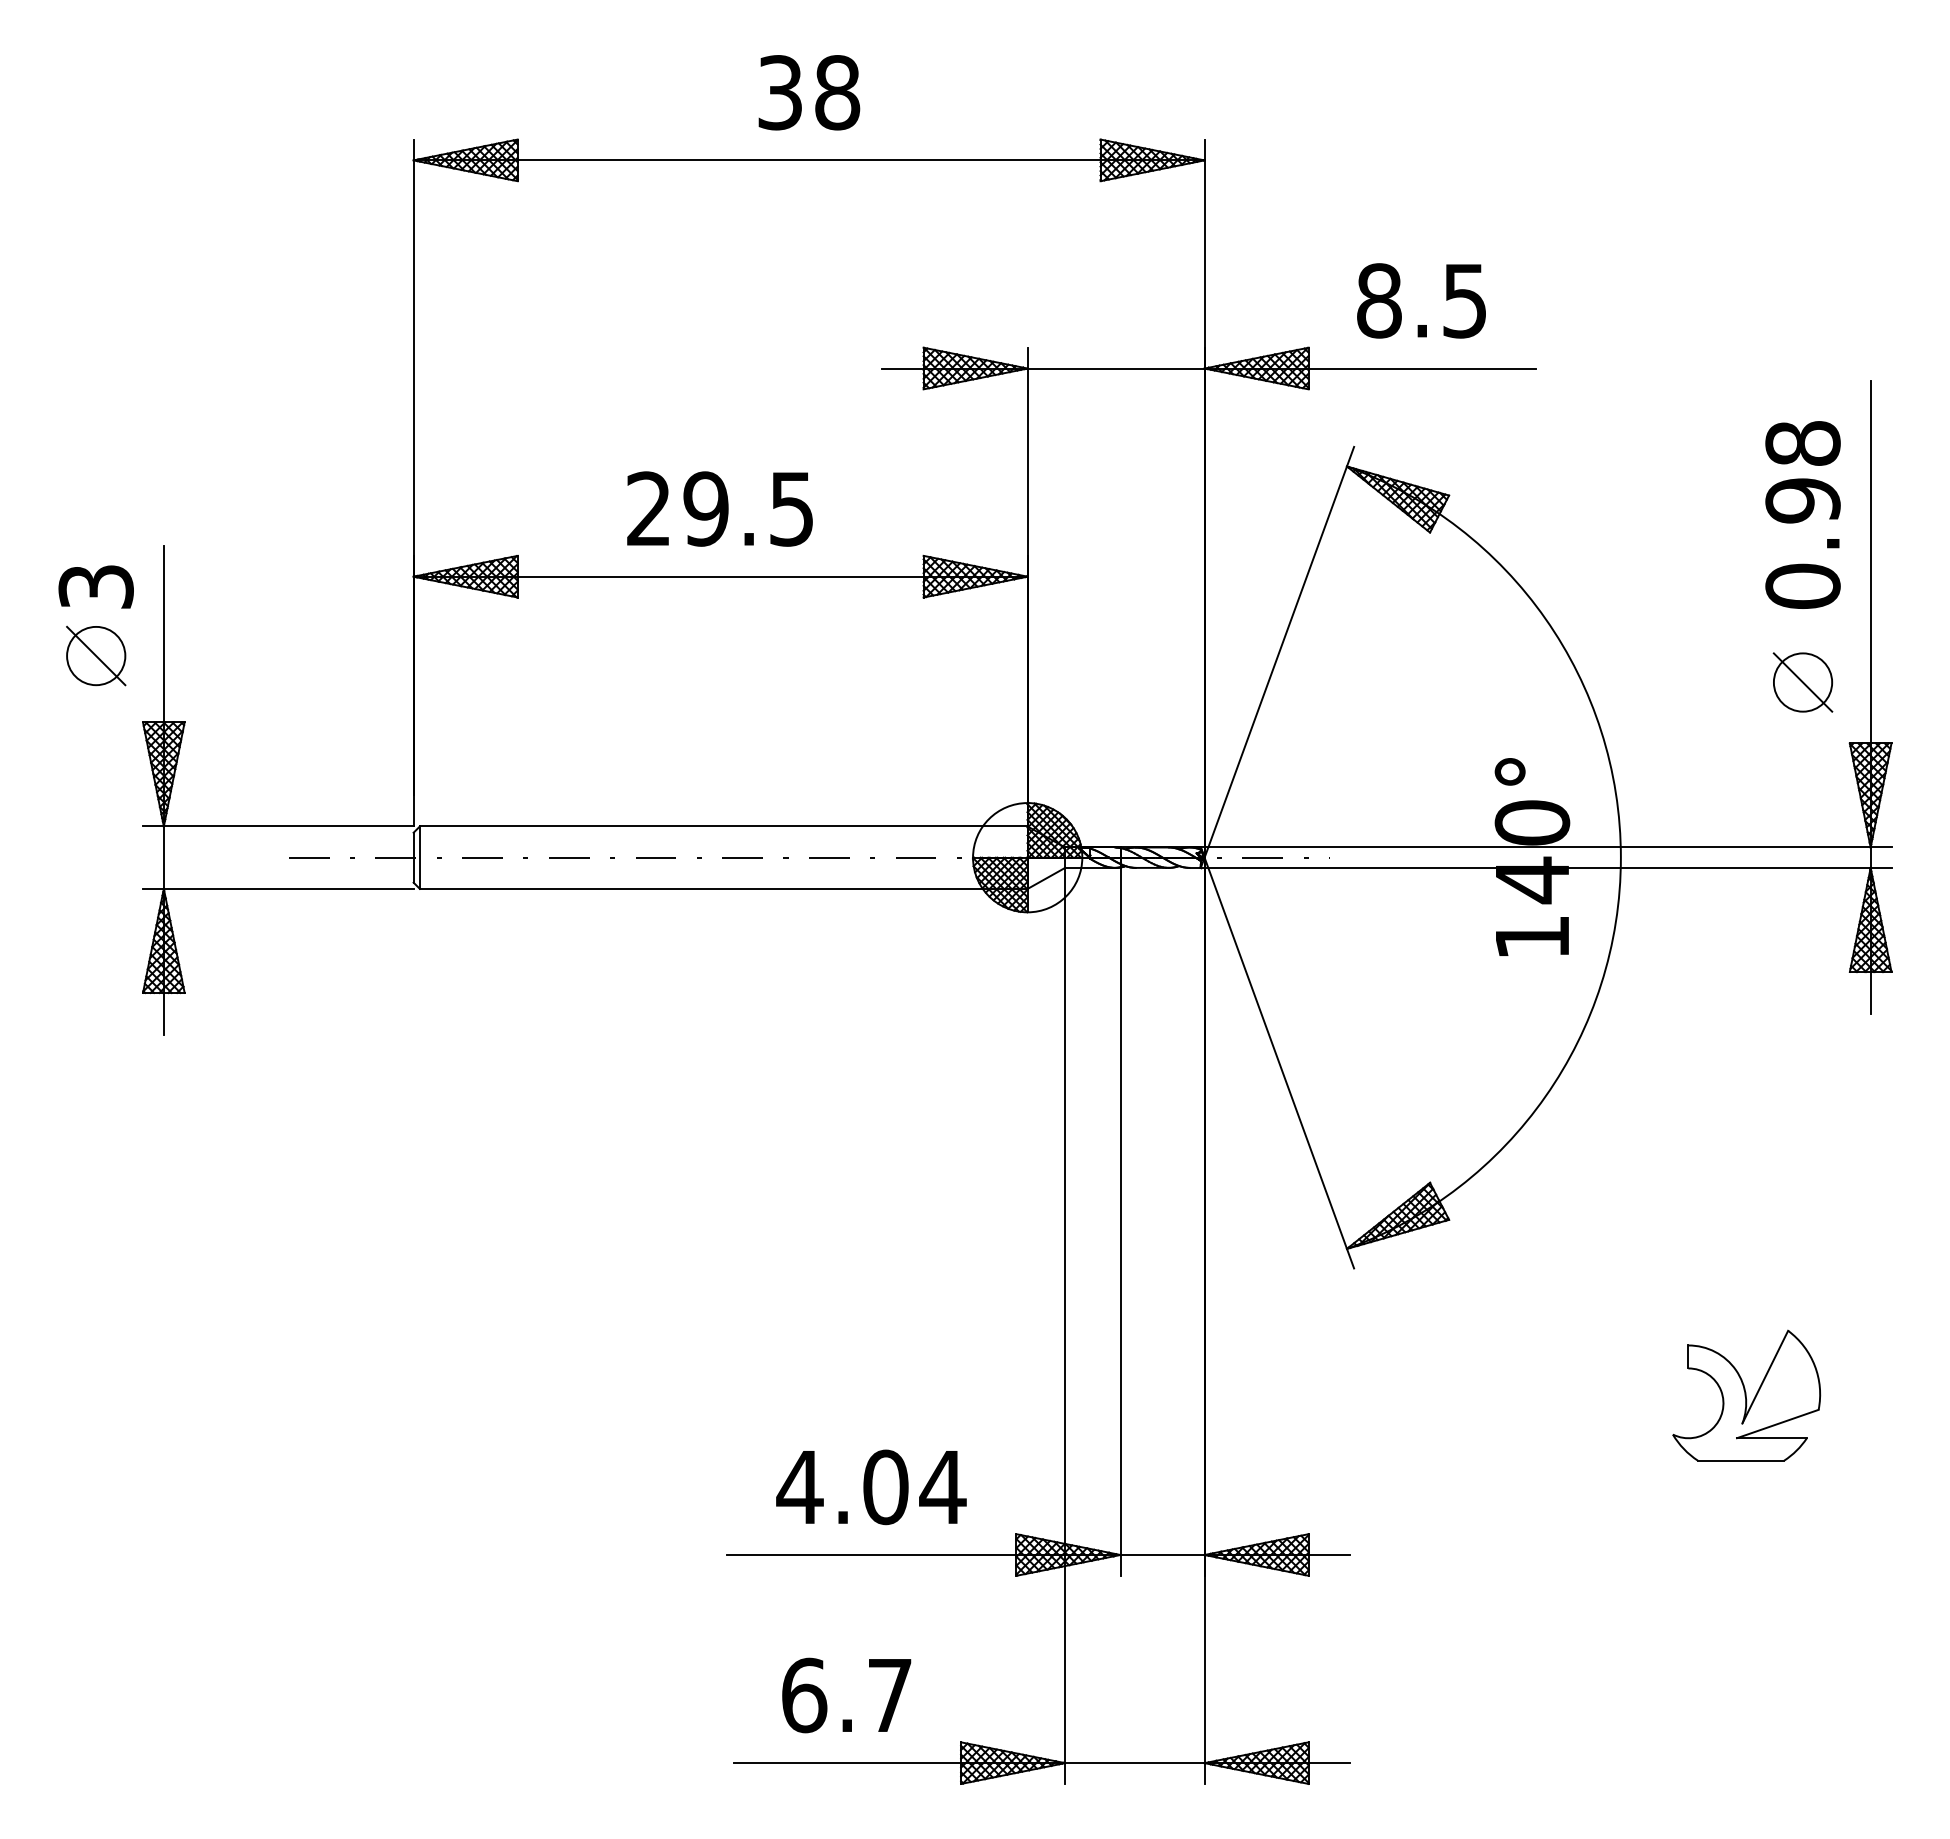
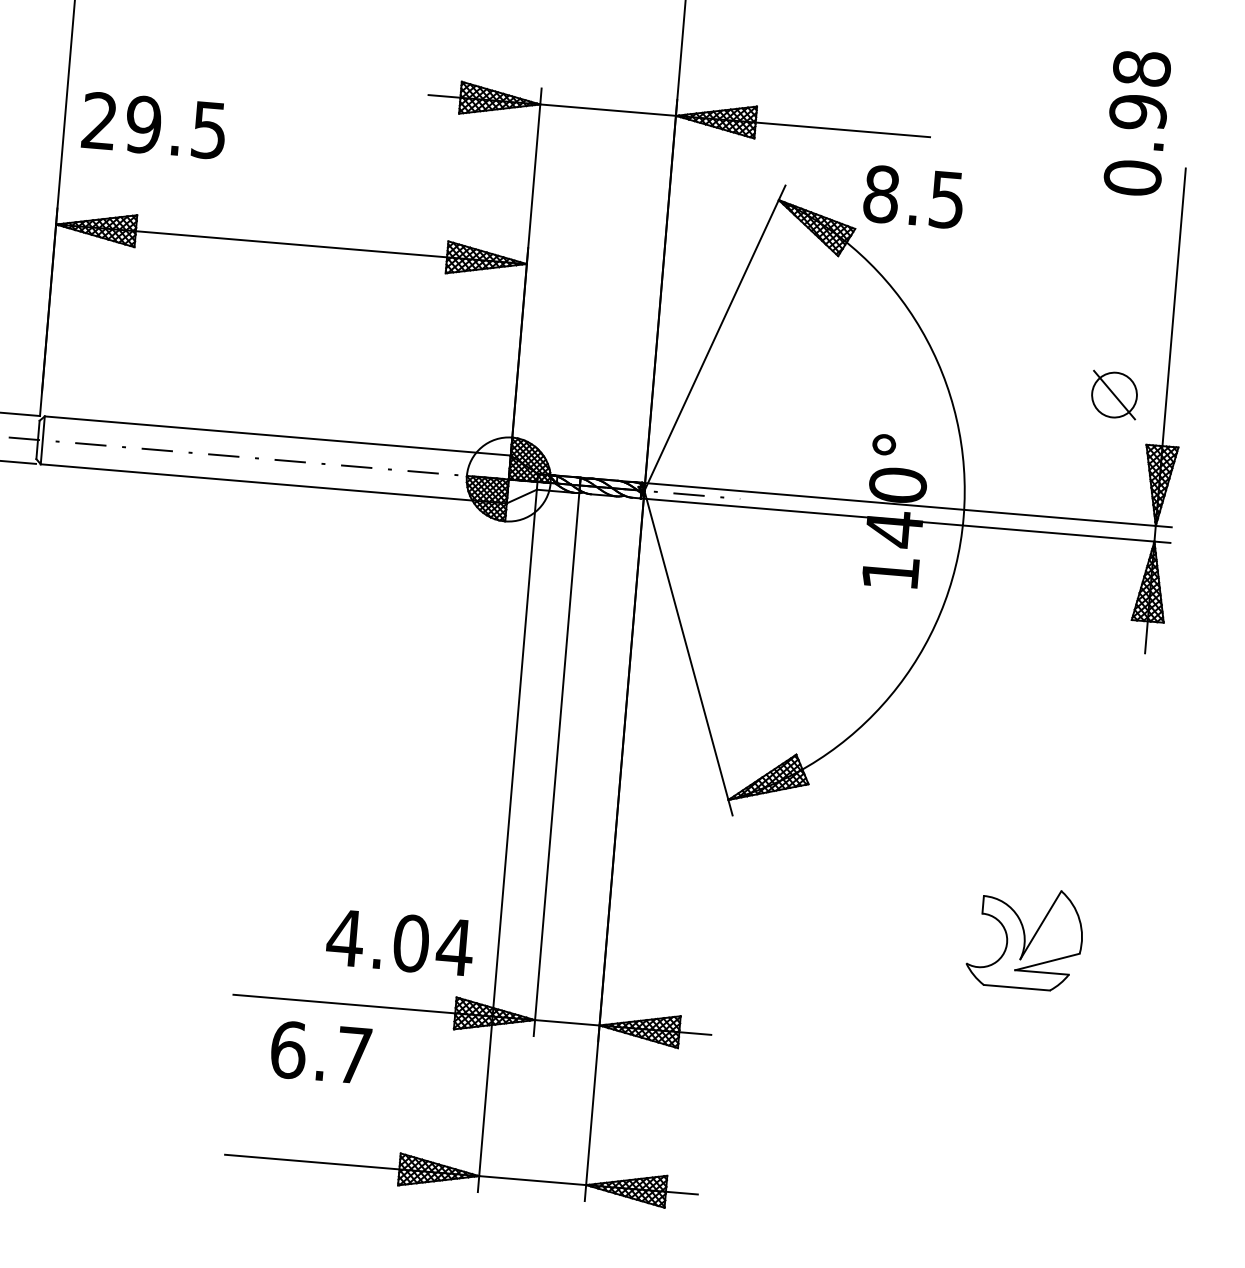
text: (1421, 300) -> (913, 196), moved
text: (719, 508) -> (153, 125), moved
text: (1802, 514) -> (1136, 122), moved
text: (871, 1487) -> (400, 942), moved
text: (846, 1695) -> (320, 1052), moved

